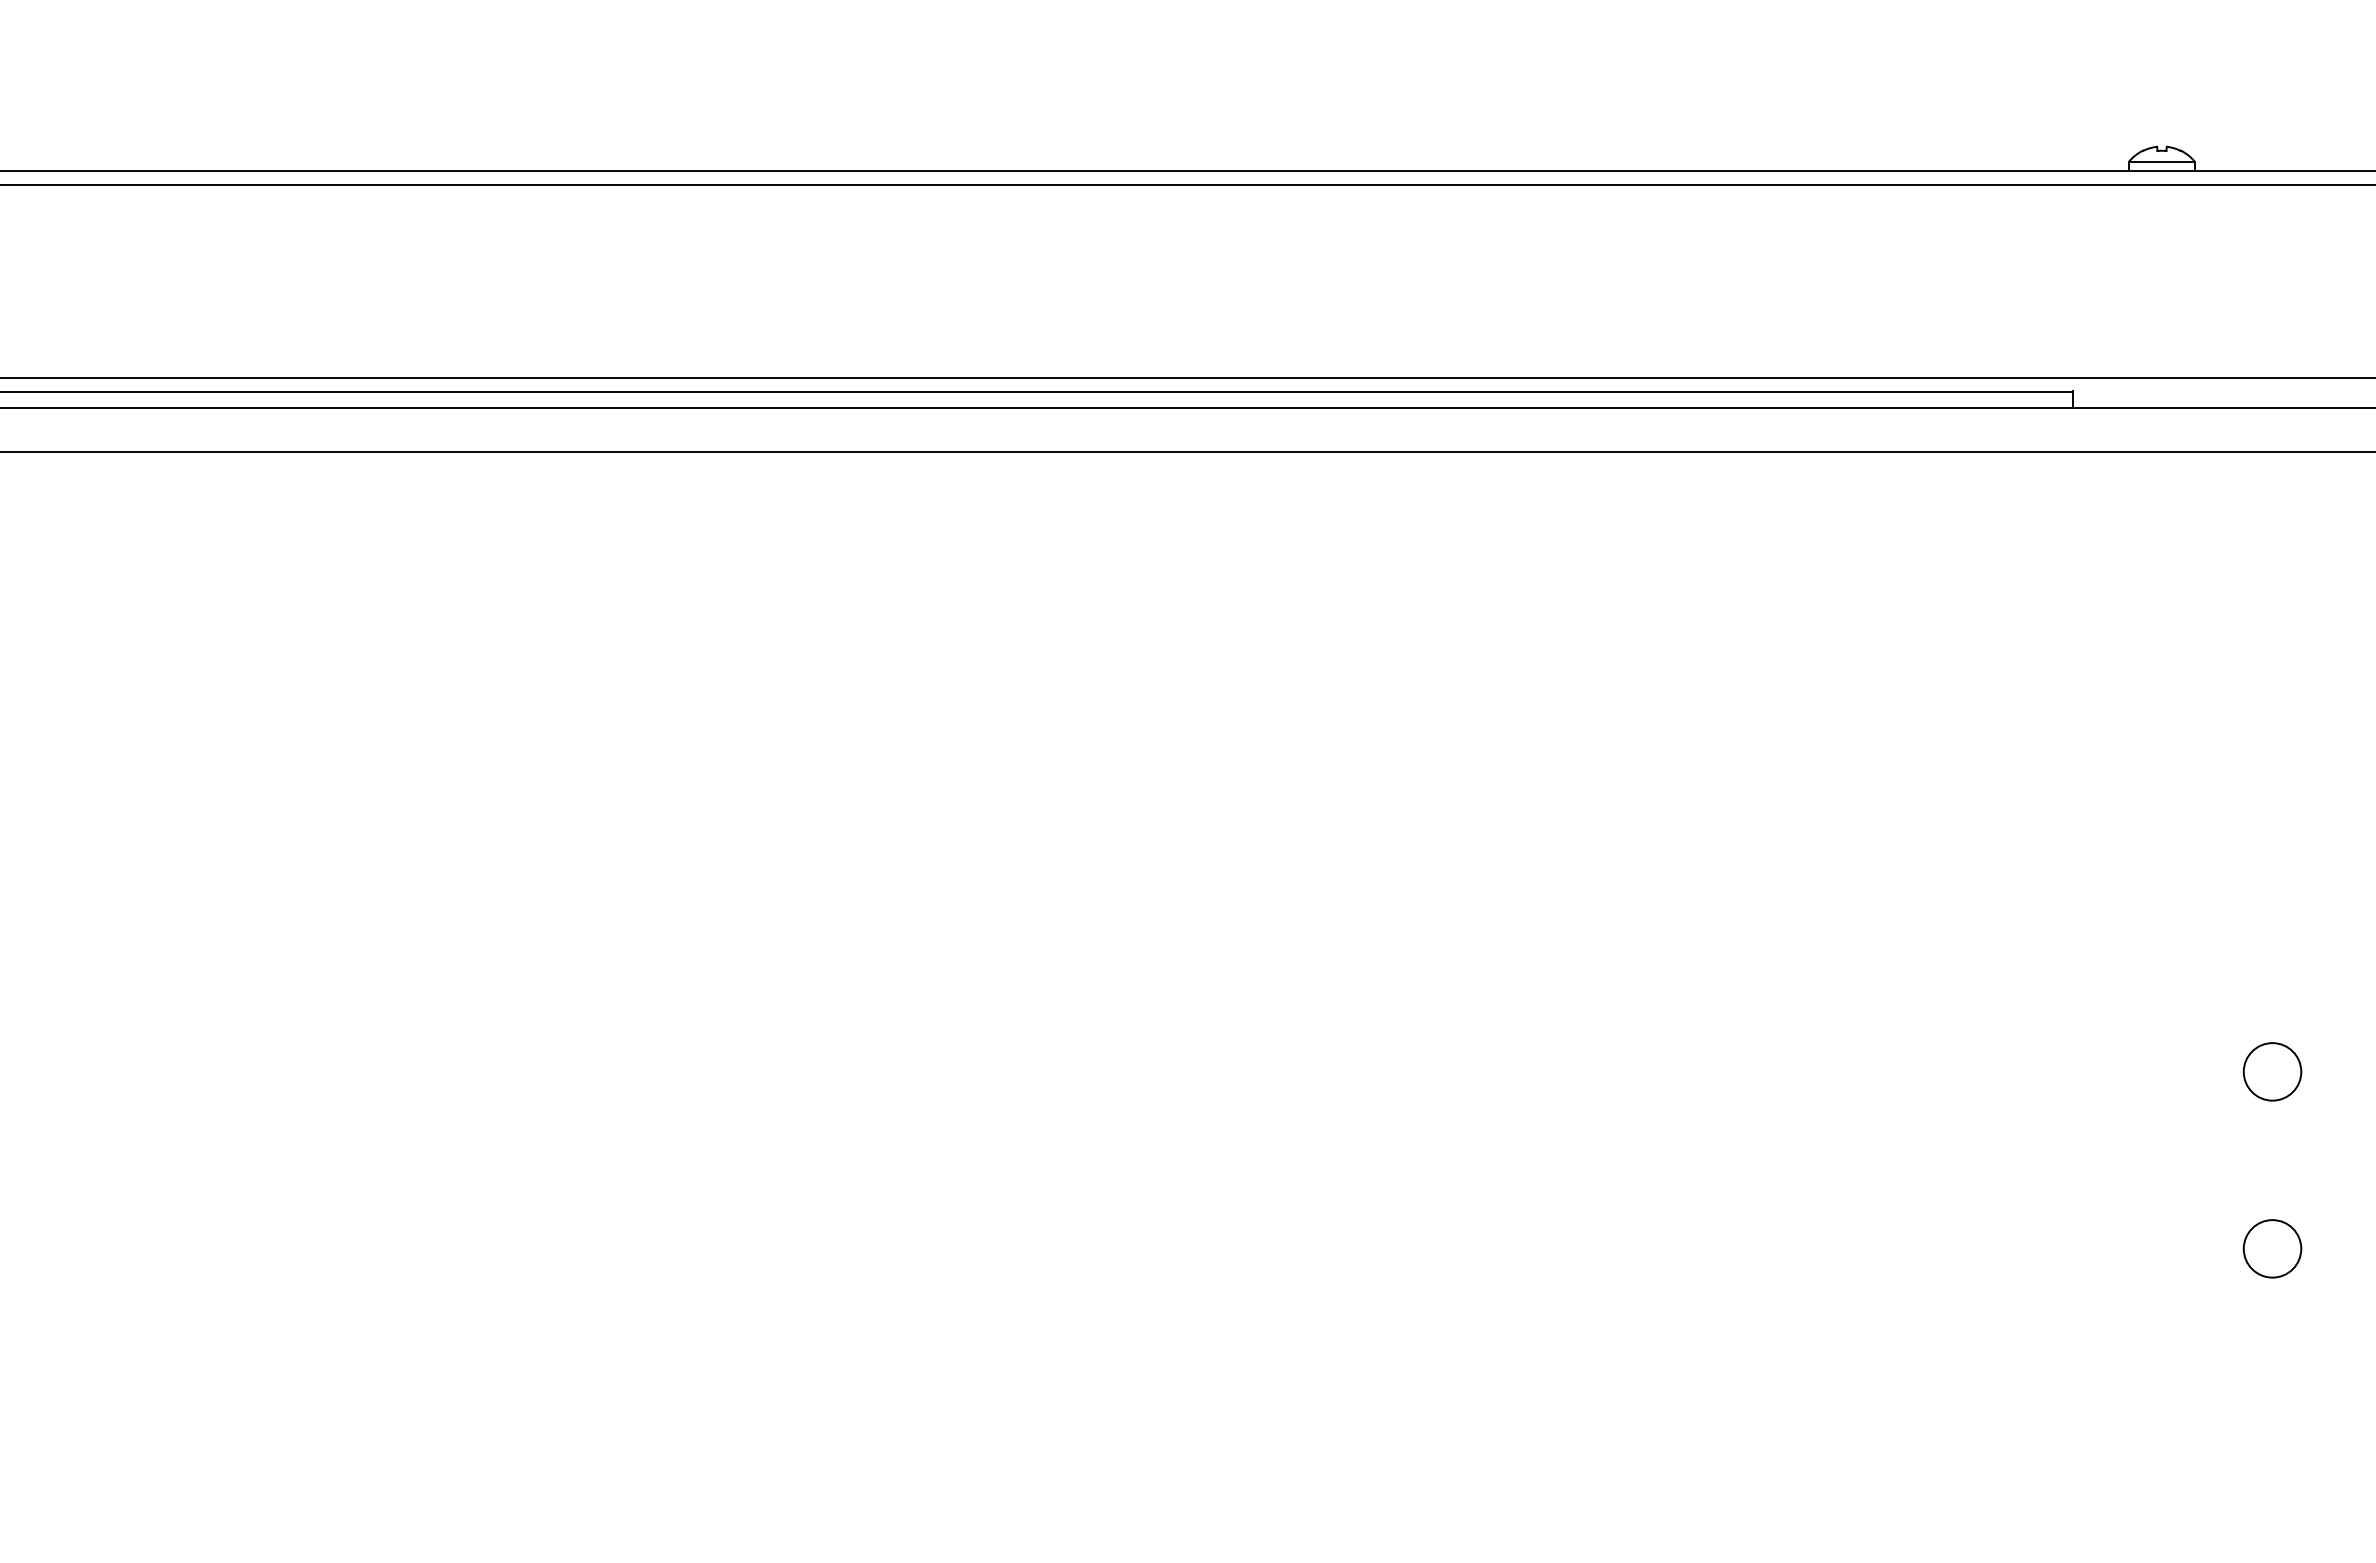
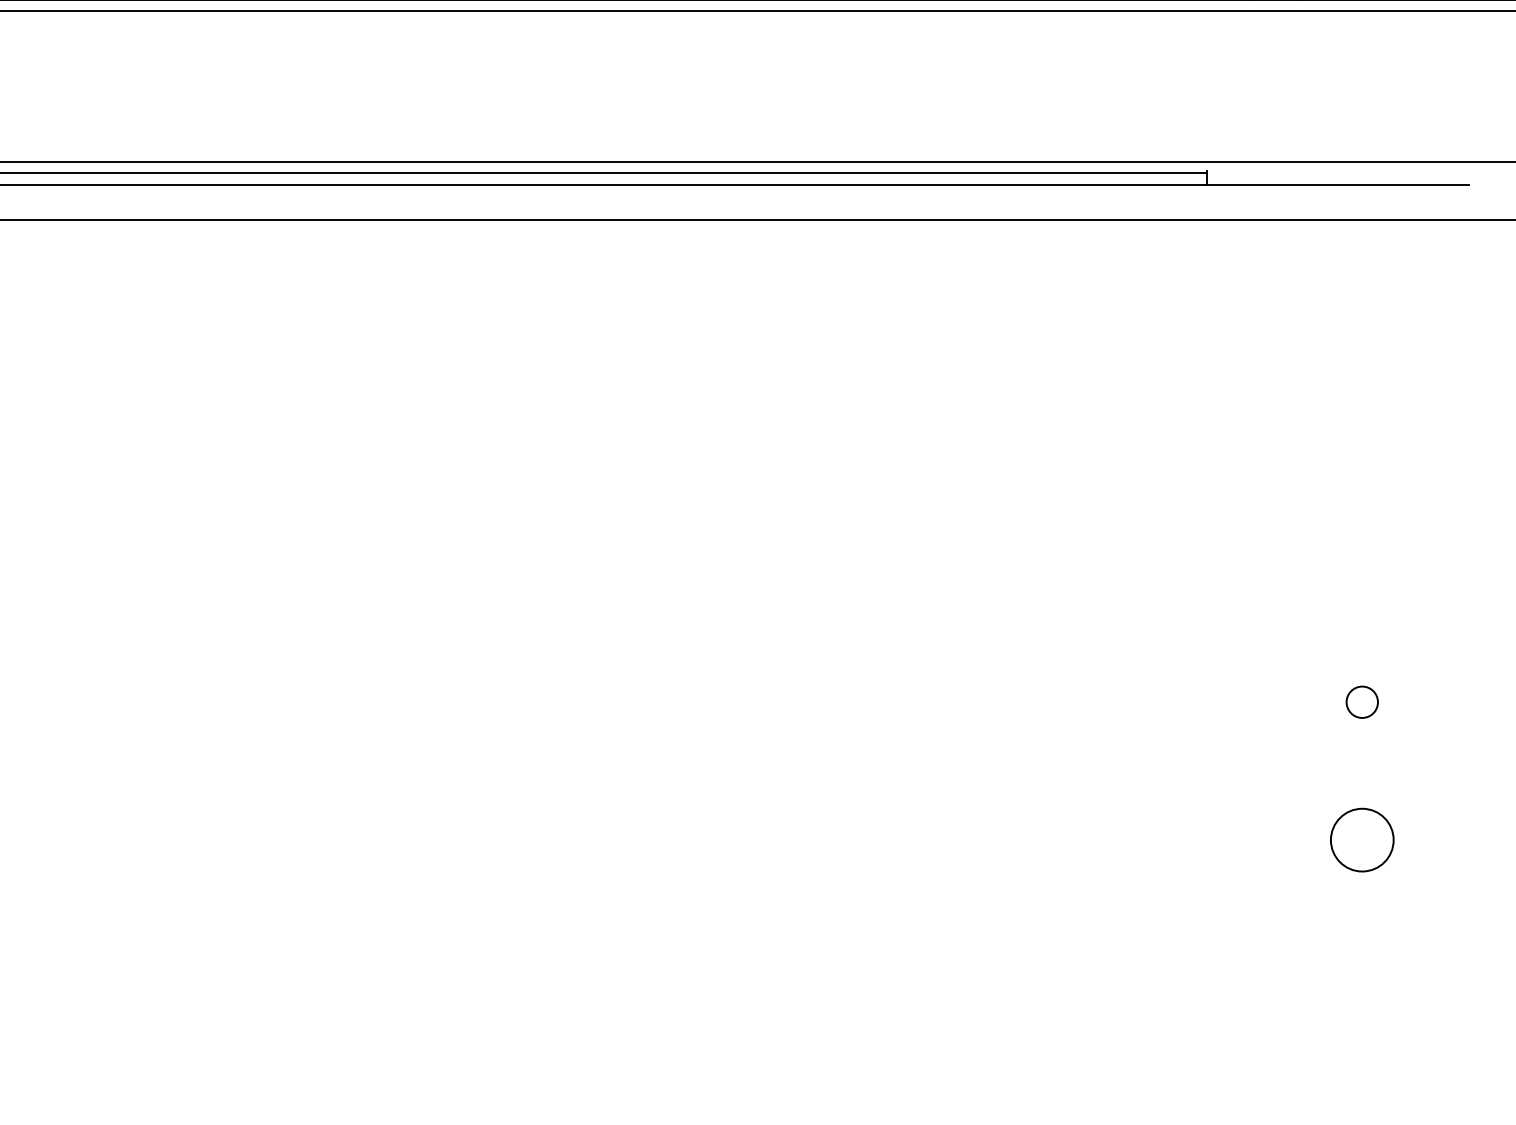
circle: (2272, 1071) -> (1362, 701), size x0.7
circle: (2272, 1248) -> (1362, 839), size x1.4

